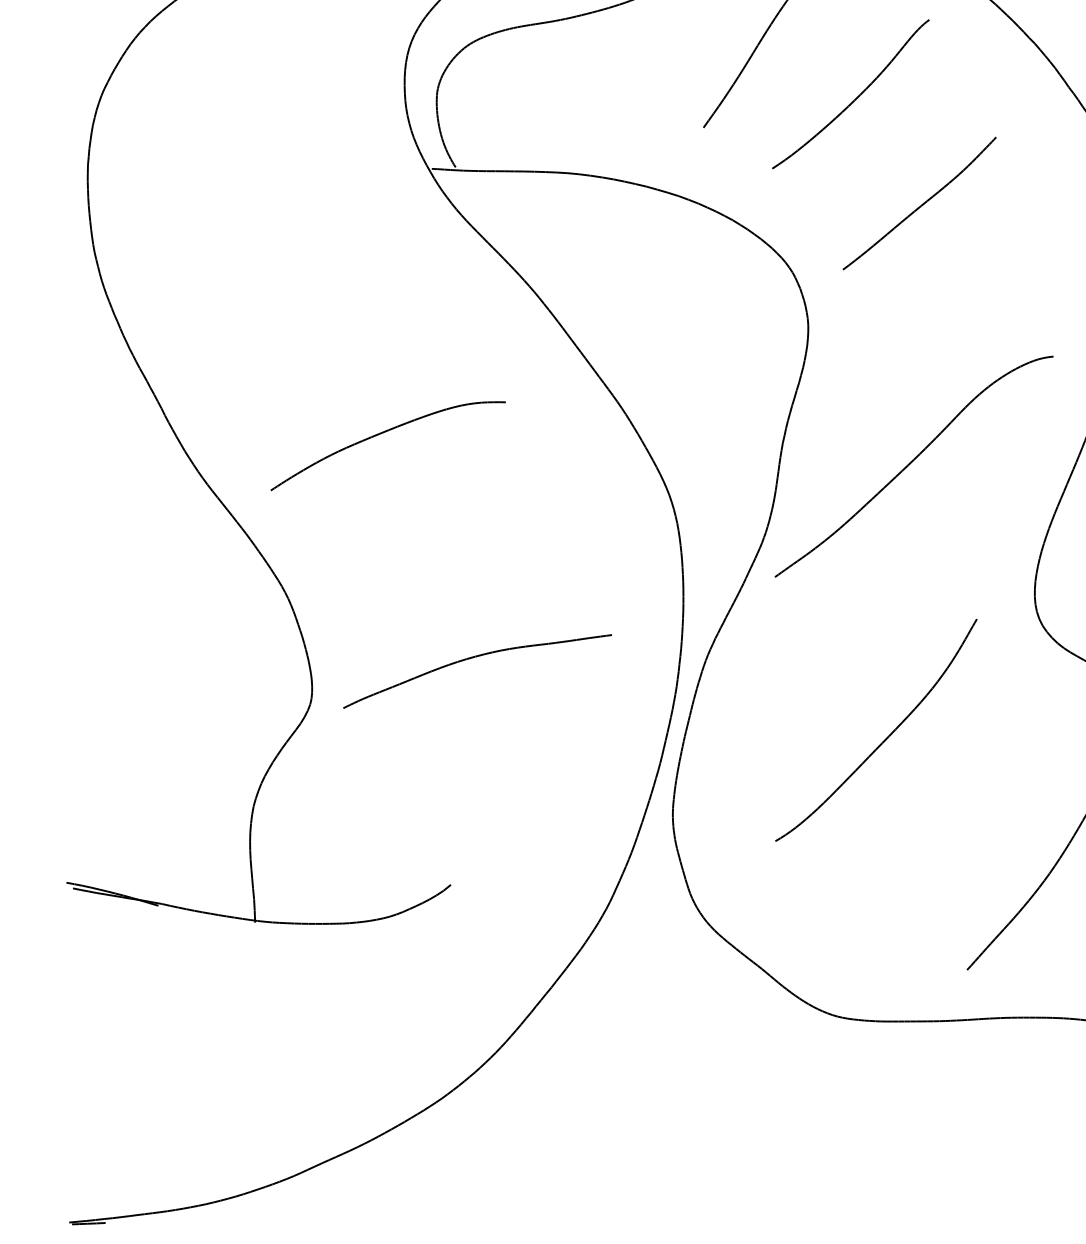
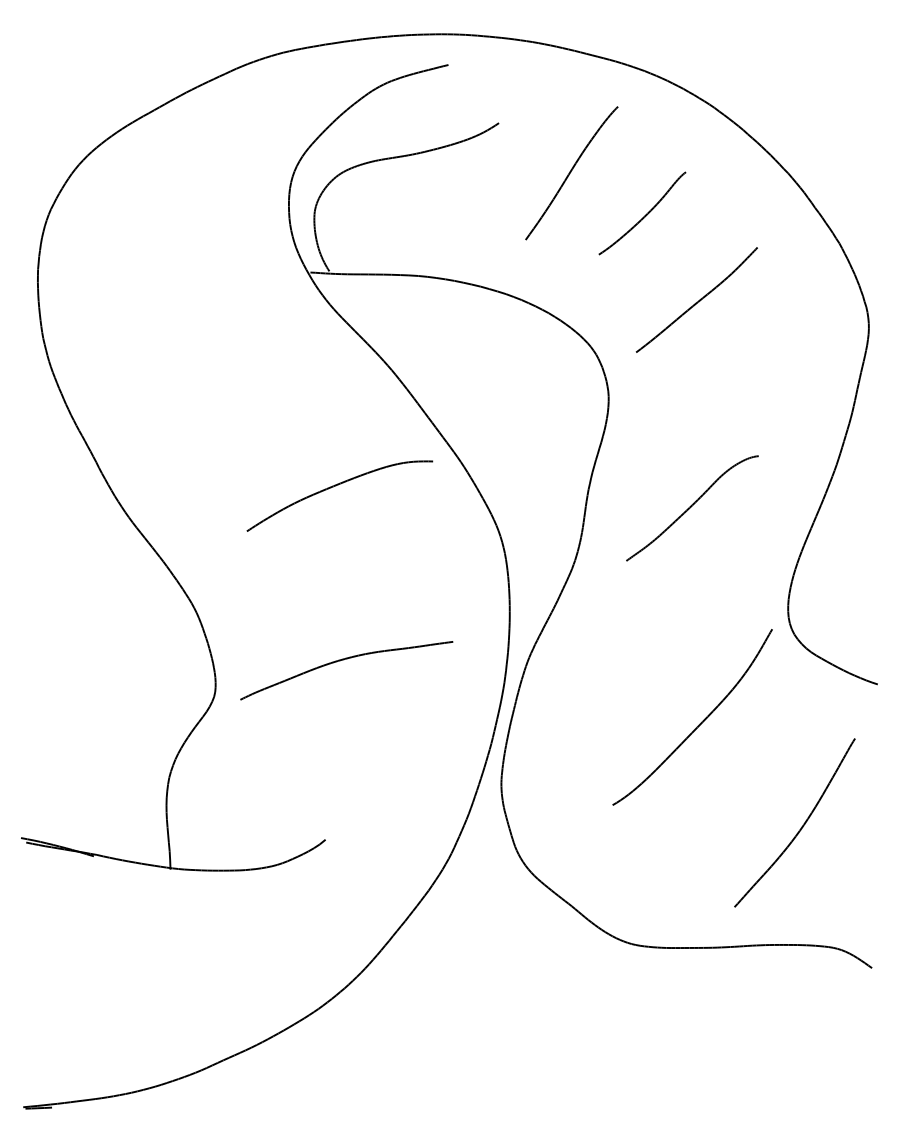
part: (850, 94) -> (642, 213), size x0.7
part: (383, 433) -> (336, 486), moved
part: (914, 466) -> (692, 508), size x0.6
part: (885, 738) -> (699, 723), moved

